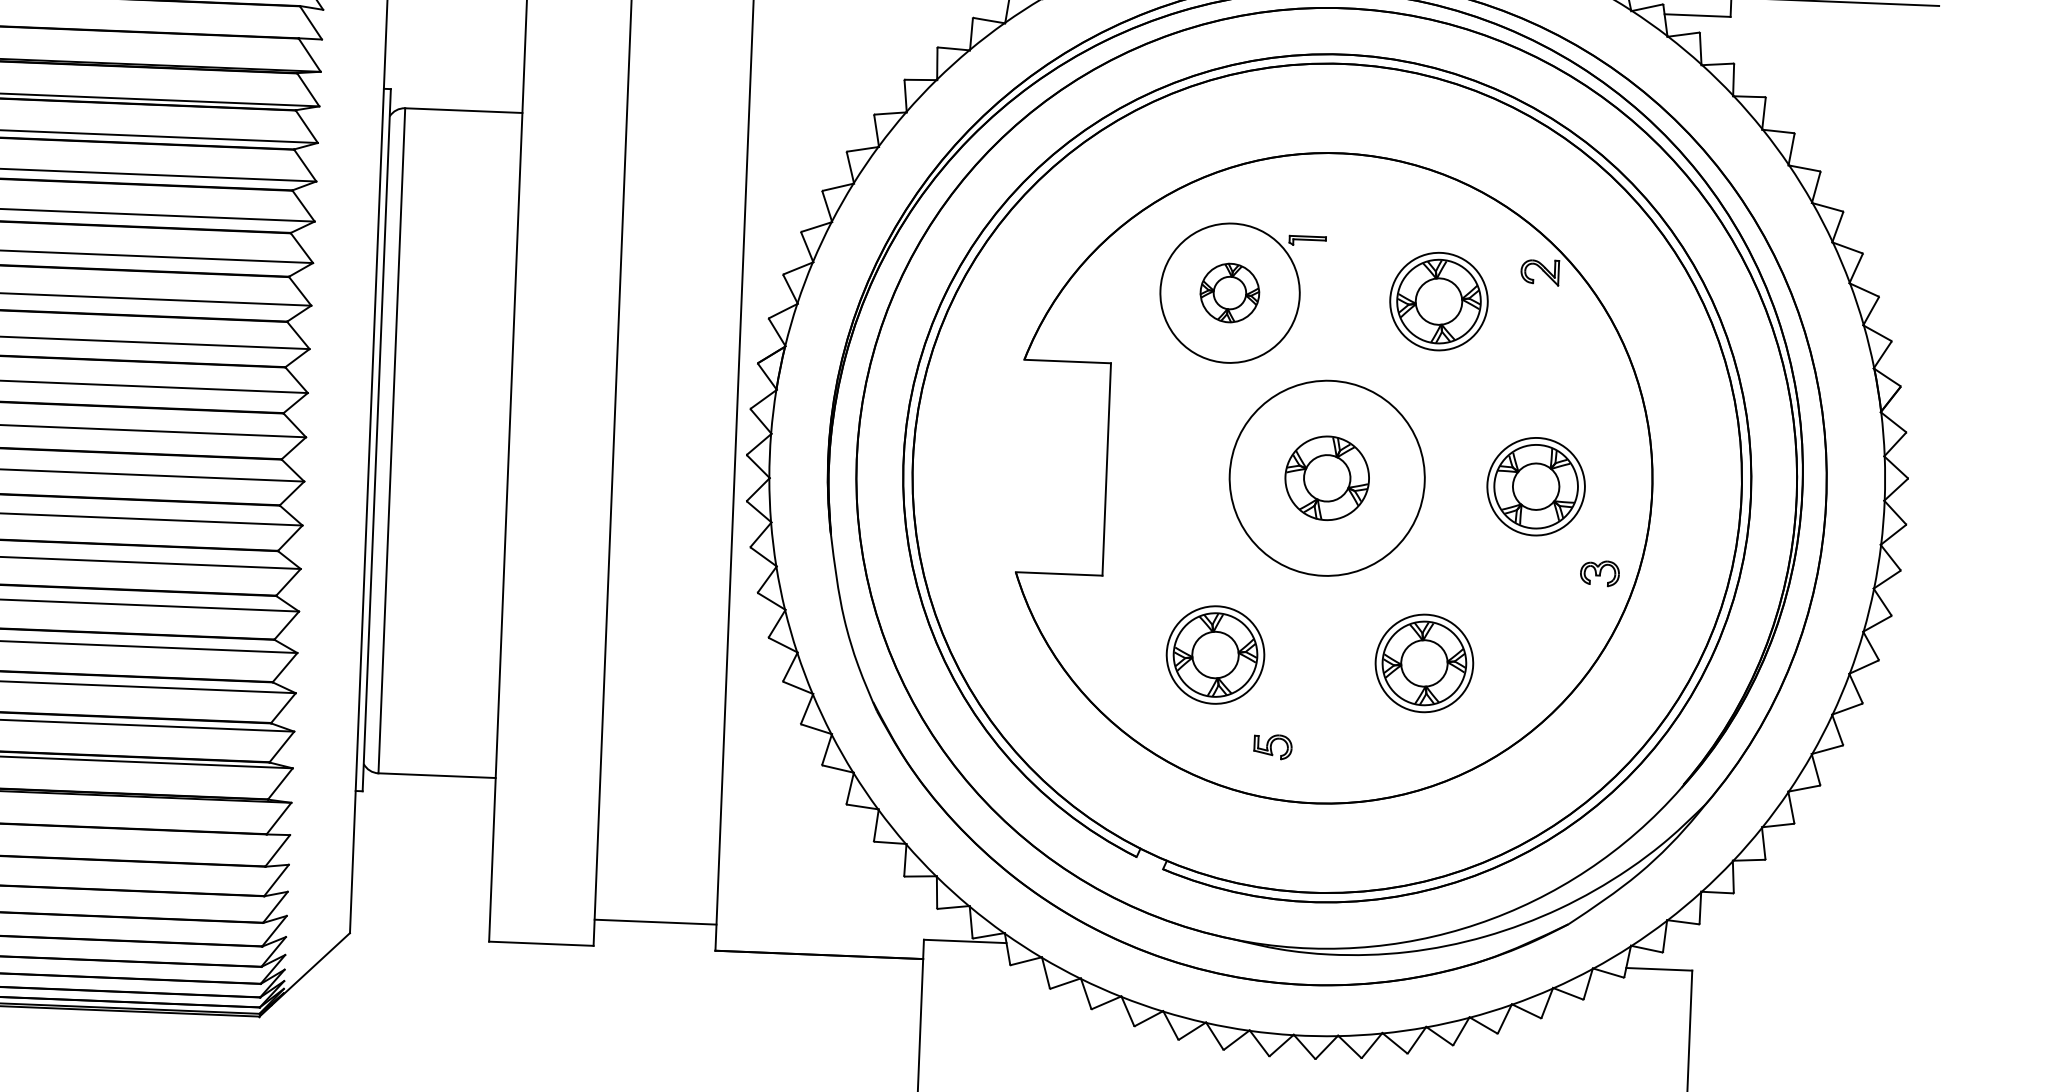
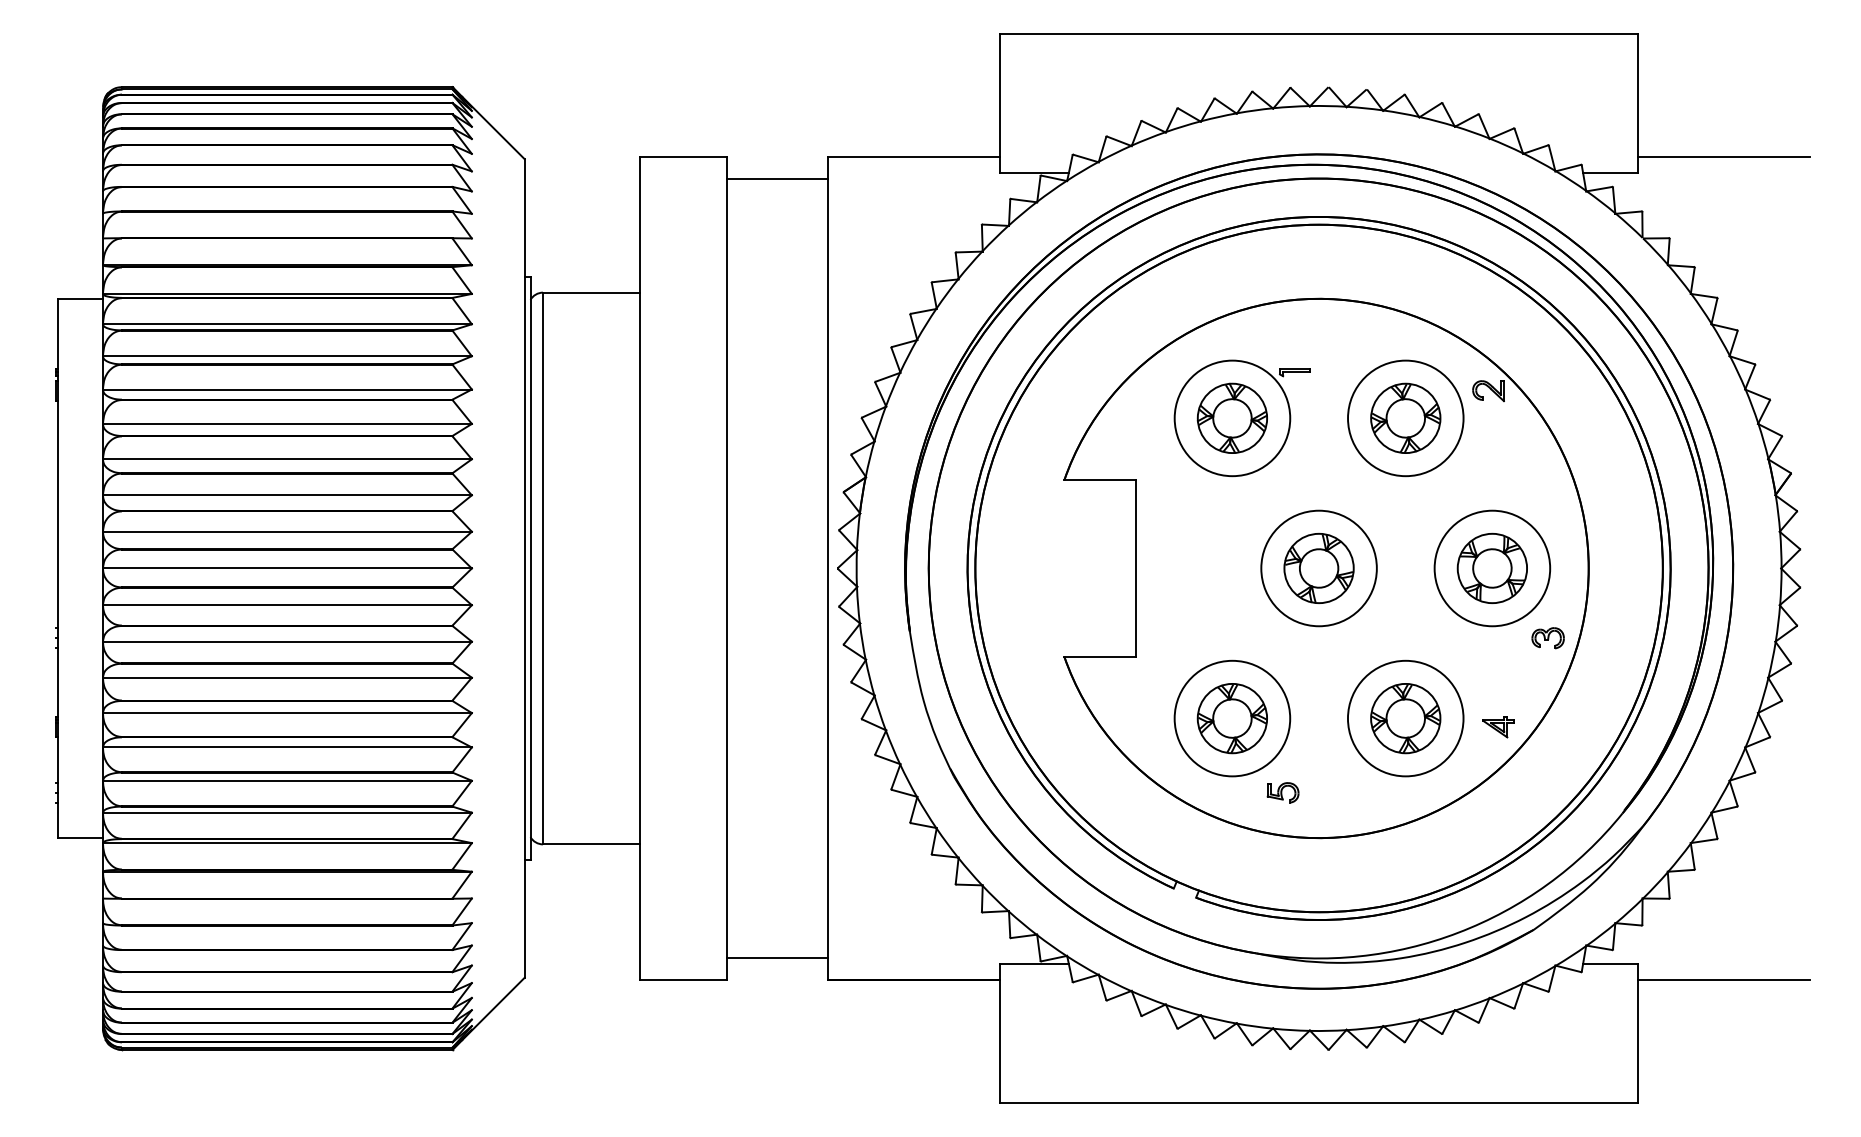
part: (1228, 292) -> (1231, 417), size x1.43
circle: (1438, 301) -> (1405, 418), size x1.43
circle: (1326, 478) -> (1318, 568), size x0.71
circle: (1536, 486) -> (1492, 568), size x1.43
circle: (1215, 654) -> (1232, 718), size x1.43
circle: (1424, 663) -> (1405, 718), size x1.43
part: (1535, 678) -> (1498, 727), added
line: (1794, 994) -> (1723, 980), added

